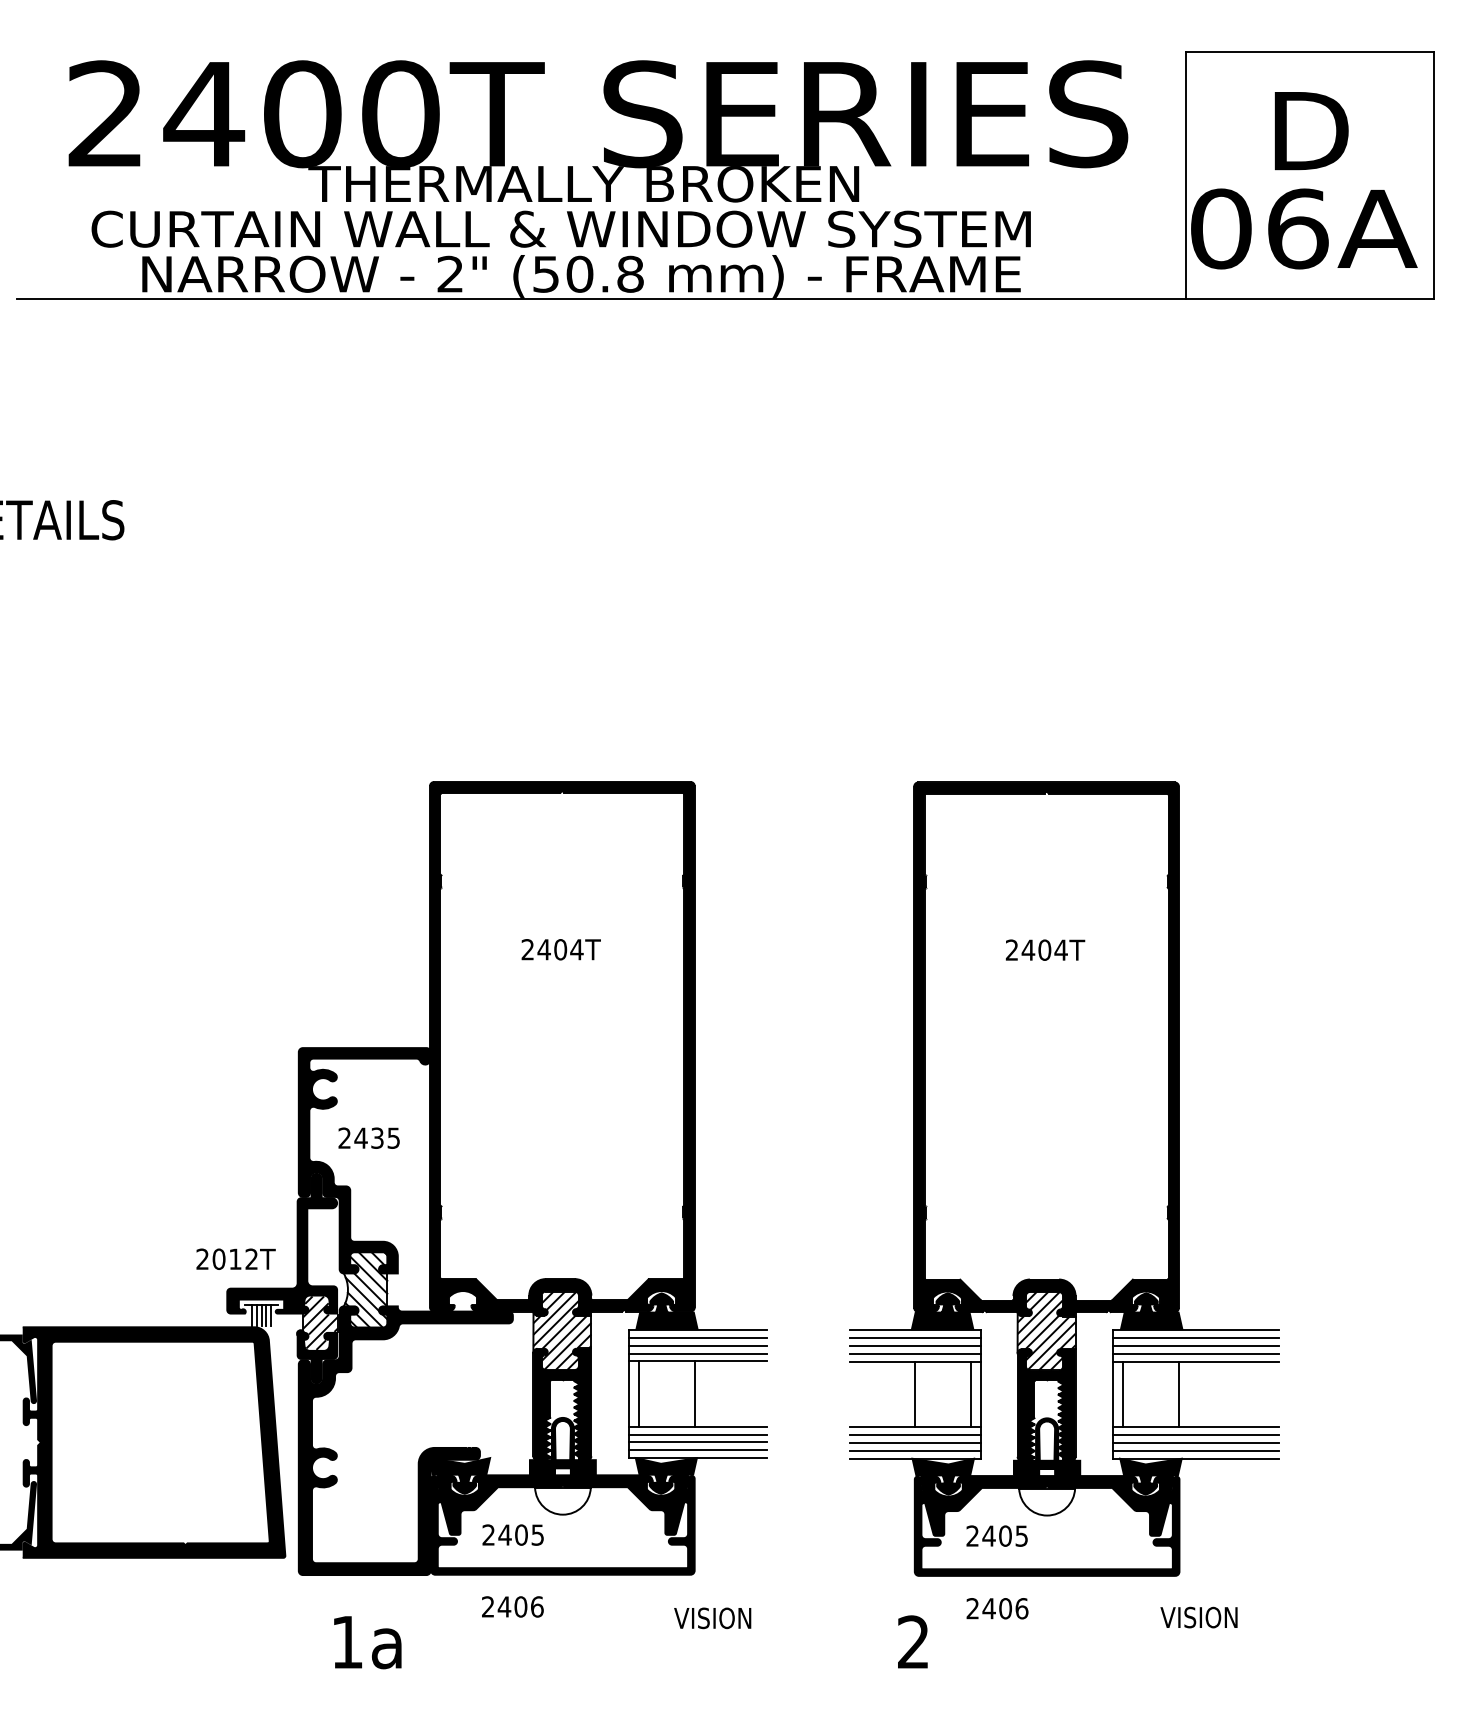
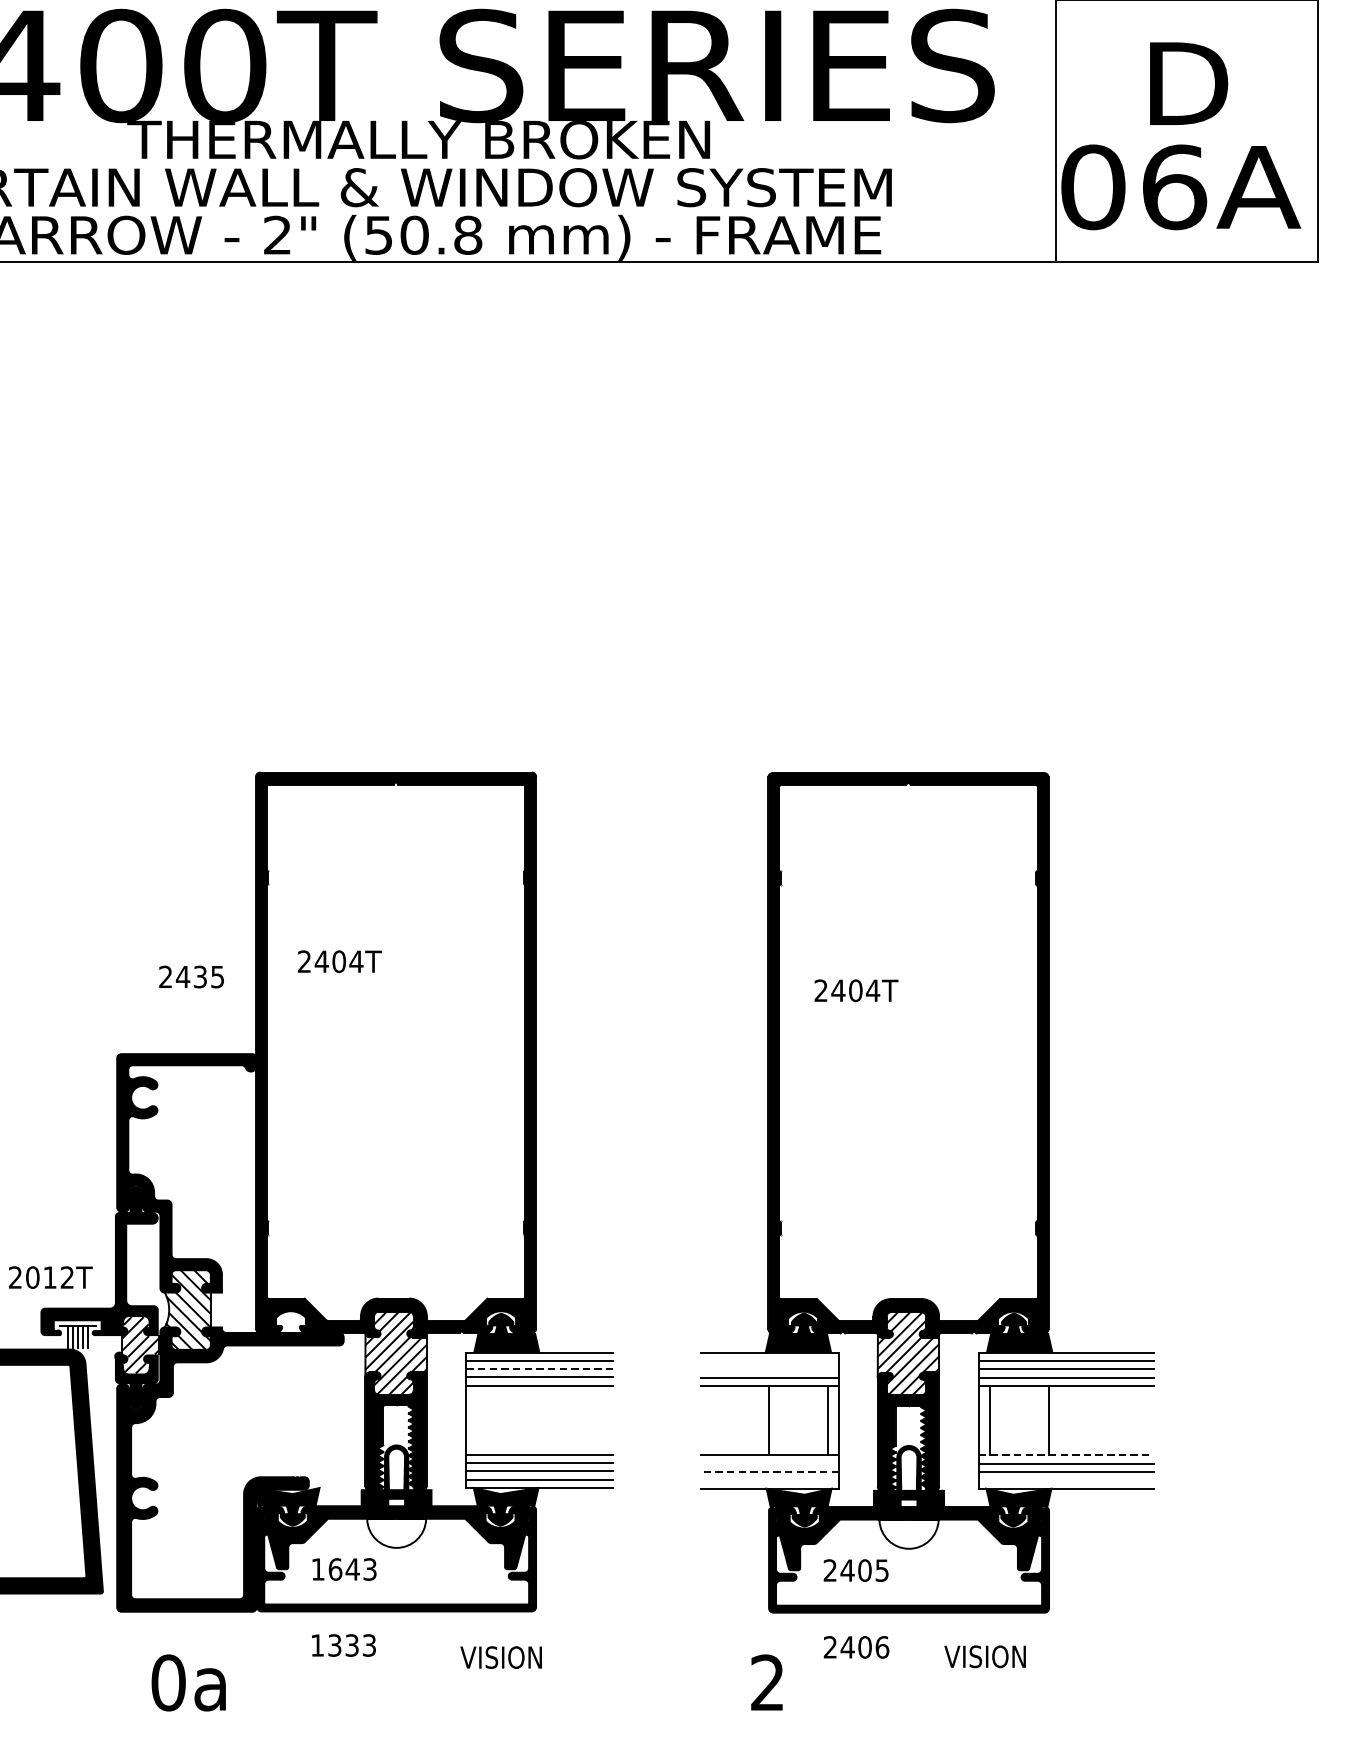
text: (560, 949) -> (339, 961), moved
text: (1045, 949) -> (856, 990), moved
text: (368, 1137) -> (190, 976), moved
line: (915, 1338) -> (769, 1361), removed
line: (698, 1345) -> (540, 1368), solid -> dashed
line: (915, 1345) -> (769, 1368), removed
line: (638, 1393) -> (476, 1419), removed
line: (694, 1393) -> (535, 1419), removed
line: (1196, 1427) -> (1067, 1455), solid -> dashed
line: (915, 1435) -> (769, 1464), removed
line: (915, 1442) -> (769, 1471), solid -> dashed
line: (915, 1450) -> (769, 1479), removed
line: (1195, 1450) -> (1066, 1479), removed
text: (512, 1534) -> (343, 1568), 2405 -> 1643
text: (512, 1606) -> (343, 1645), 2406 -> 1333
text: (1198, 1617) -> (984, 1656), moved
text: (712, 1618) -> (500, 1657), moved
text: (347, 1642) -> (168, 1683), 1a -> 0a

